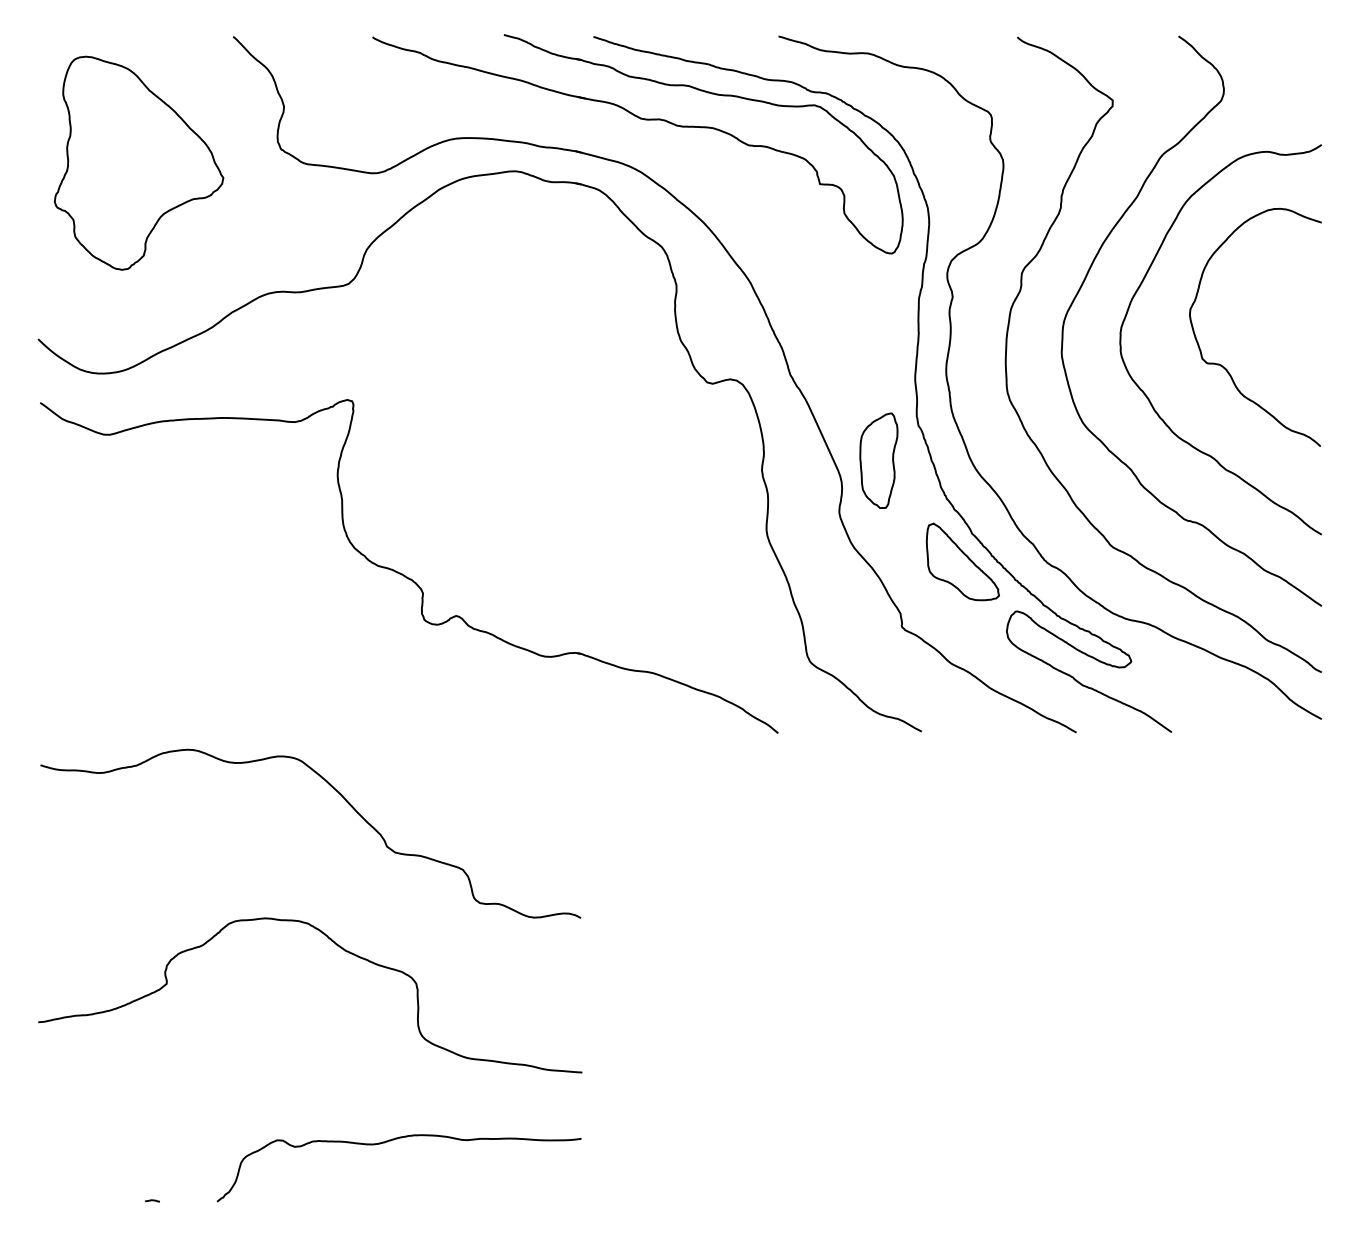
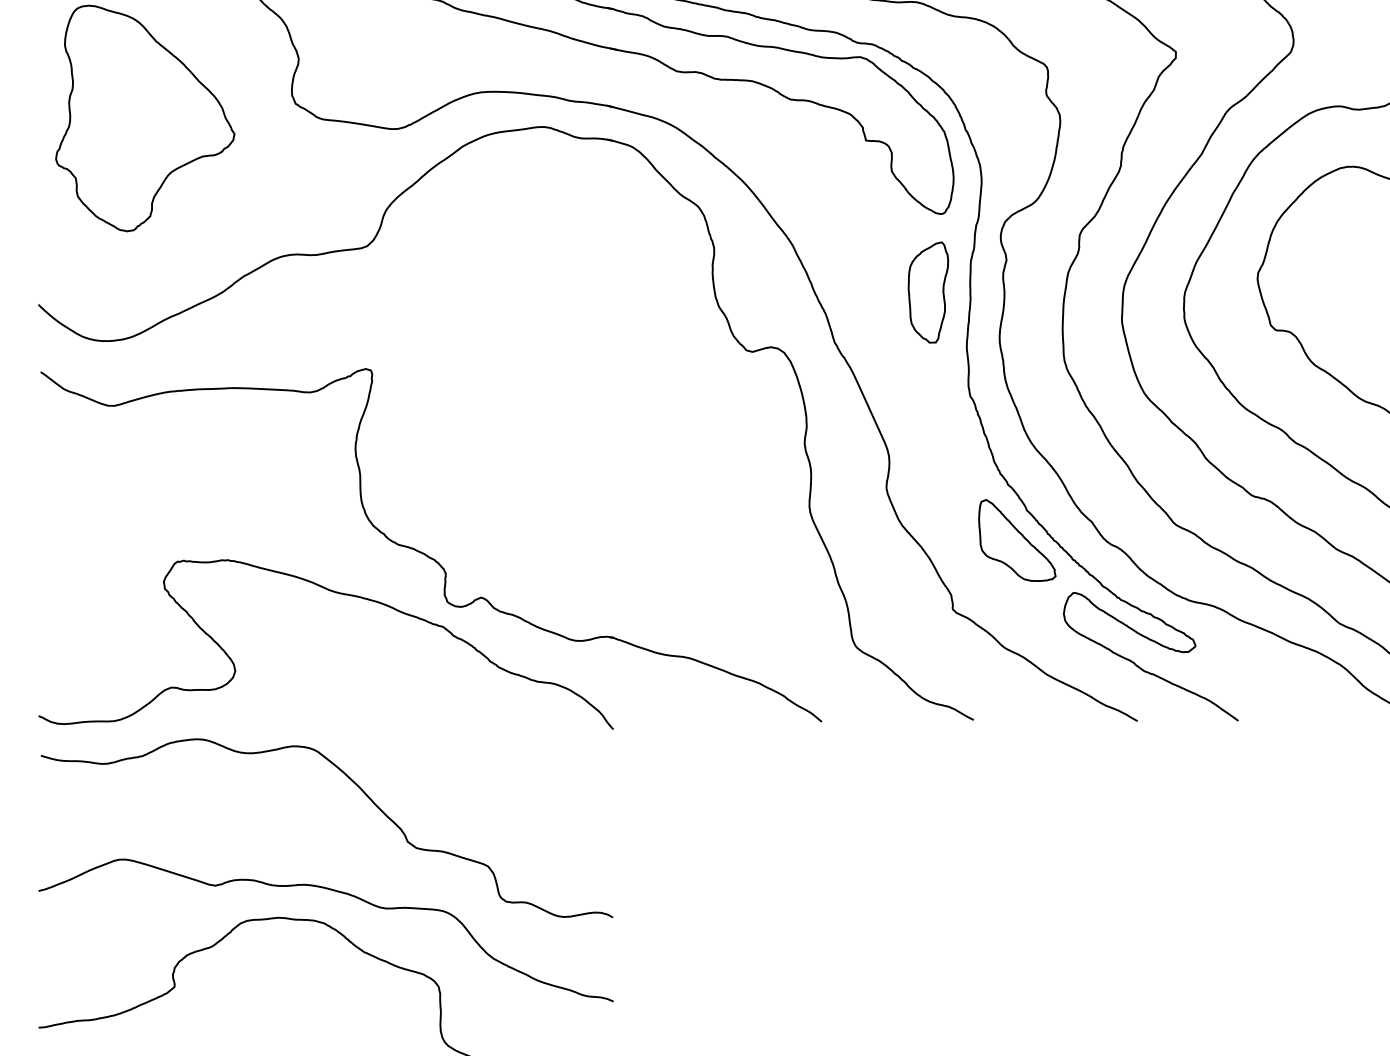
part: (878, 460) -> (927, 292), moved
curve: (320, 612) -> (337, 593), added
curve: (320, 894) -> (337, 892), added

